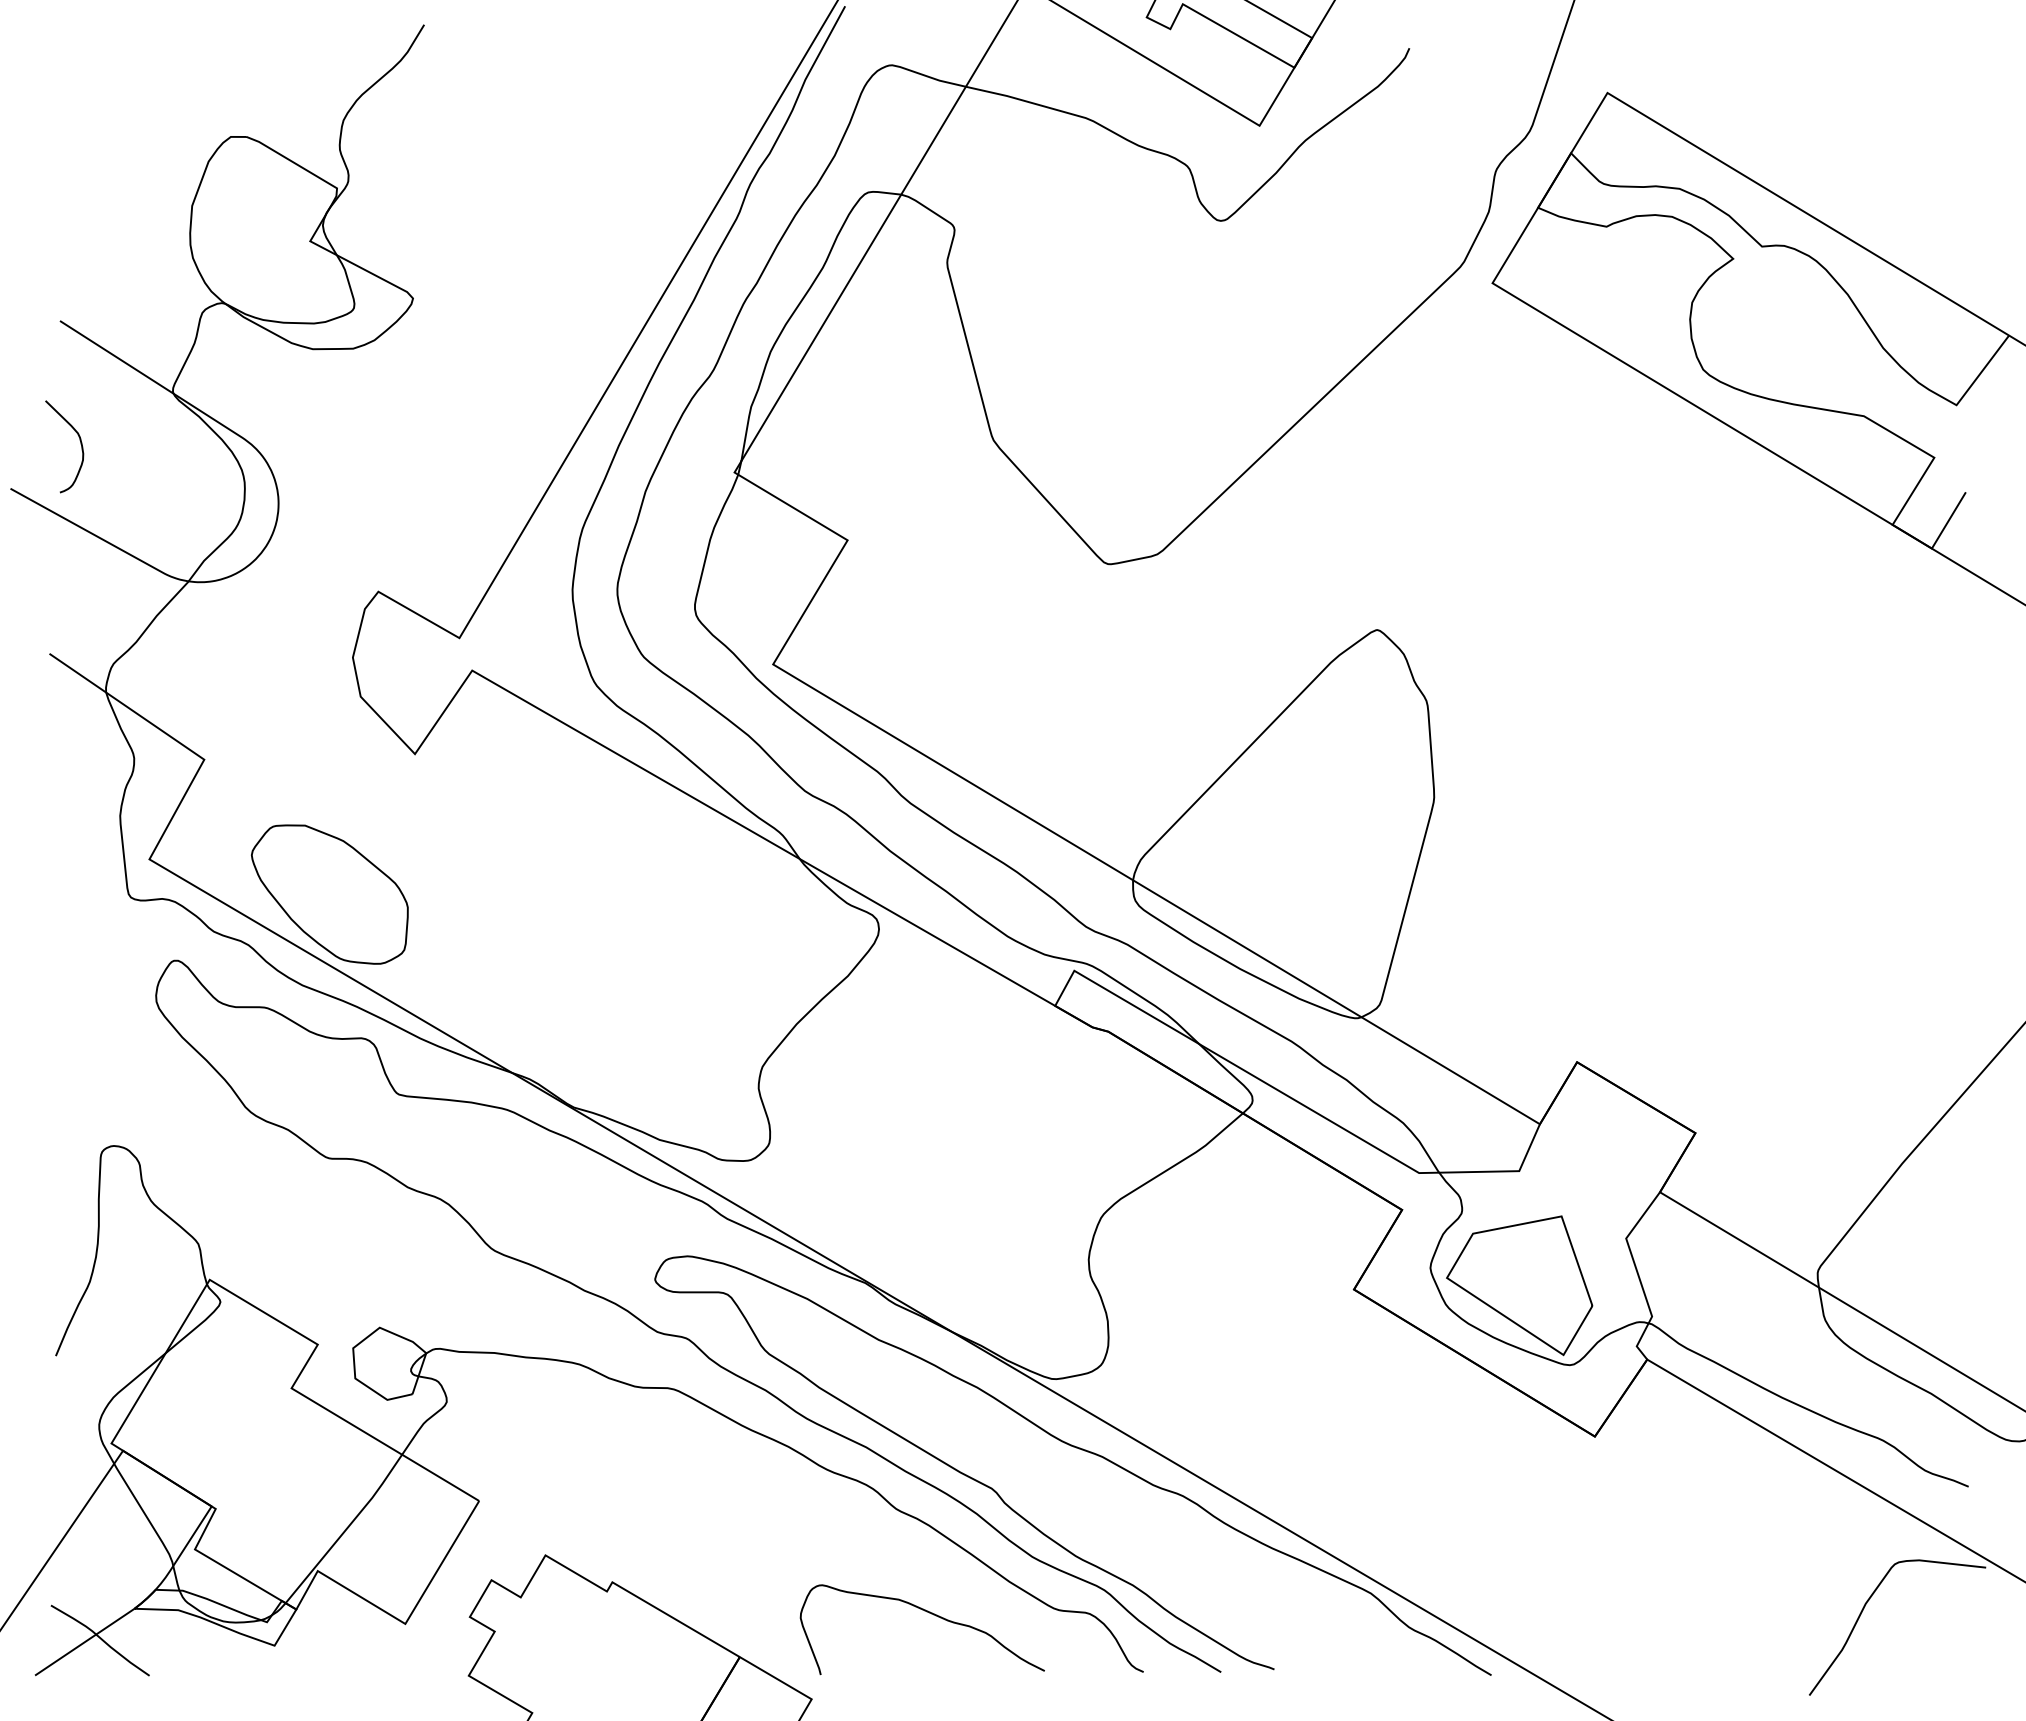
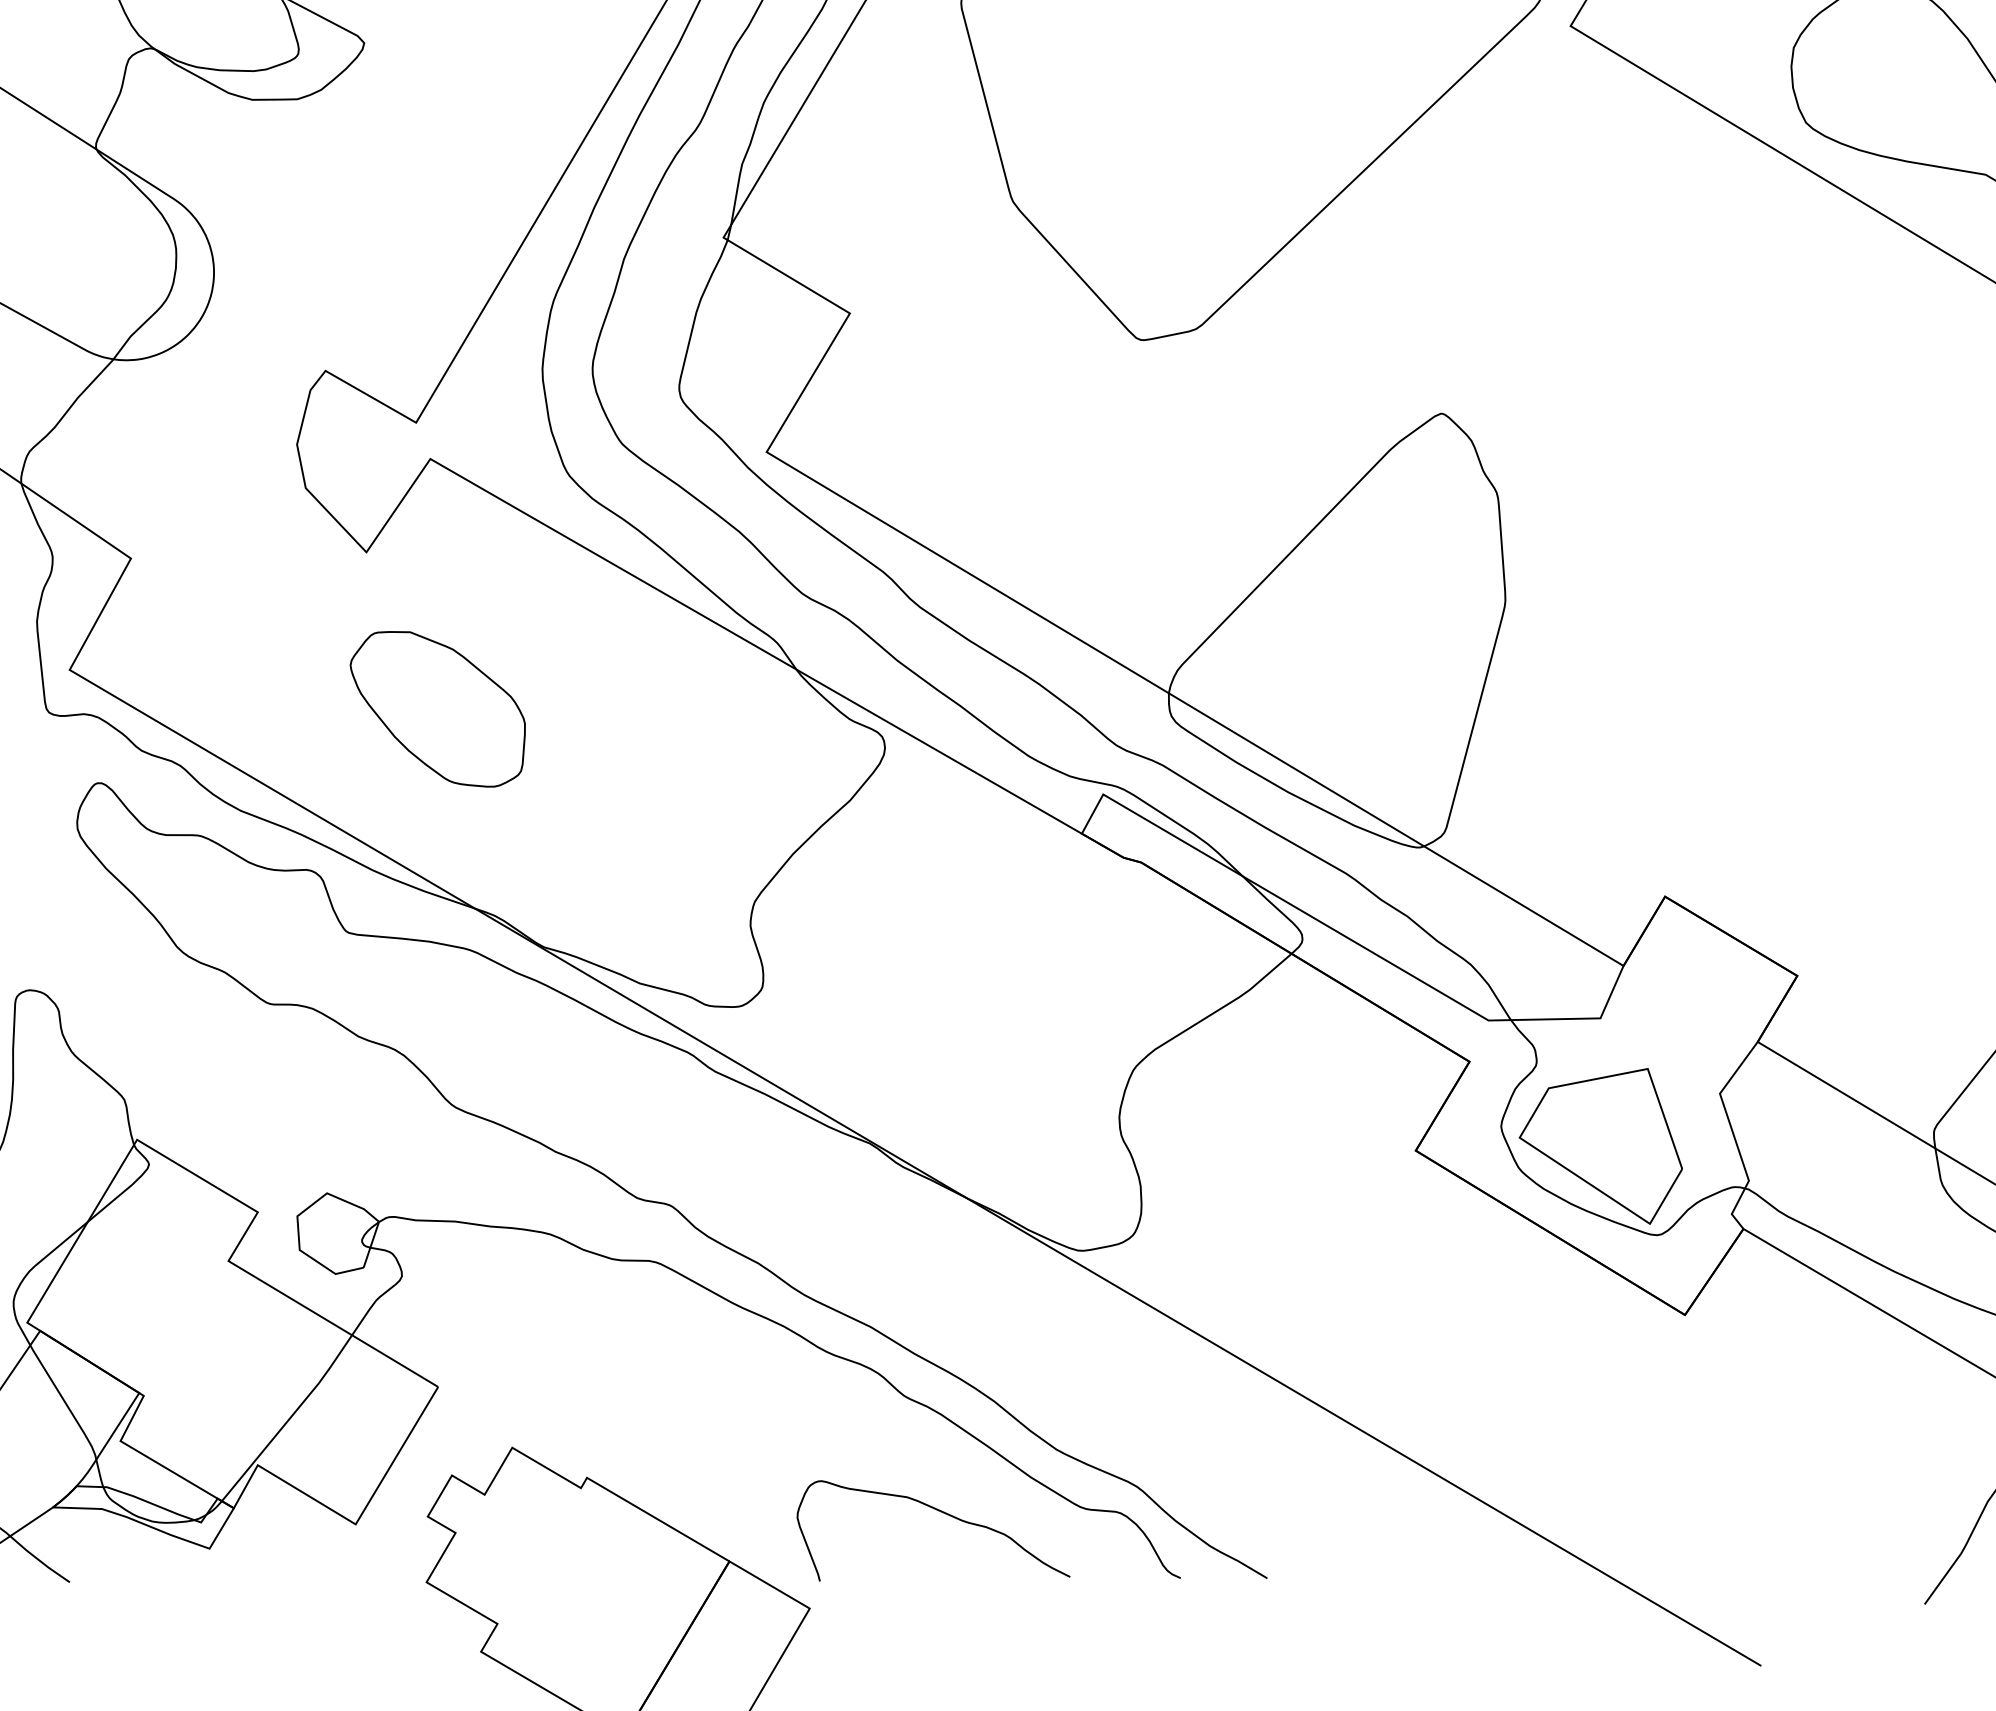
part: (329, 894) -> (437, 709), moved
curve: (1076, 1448) -> (1105, 1328), removed

